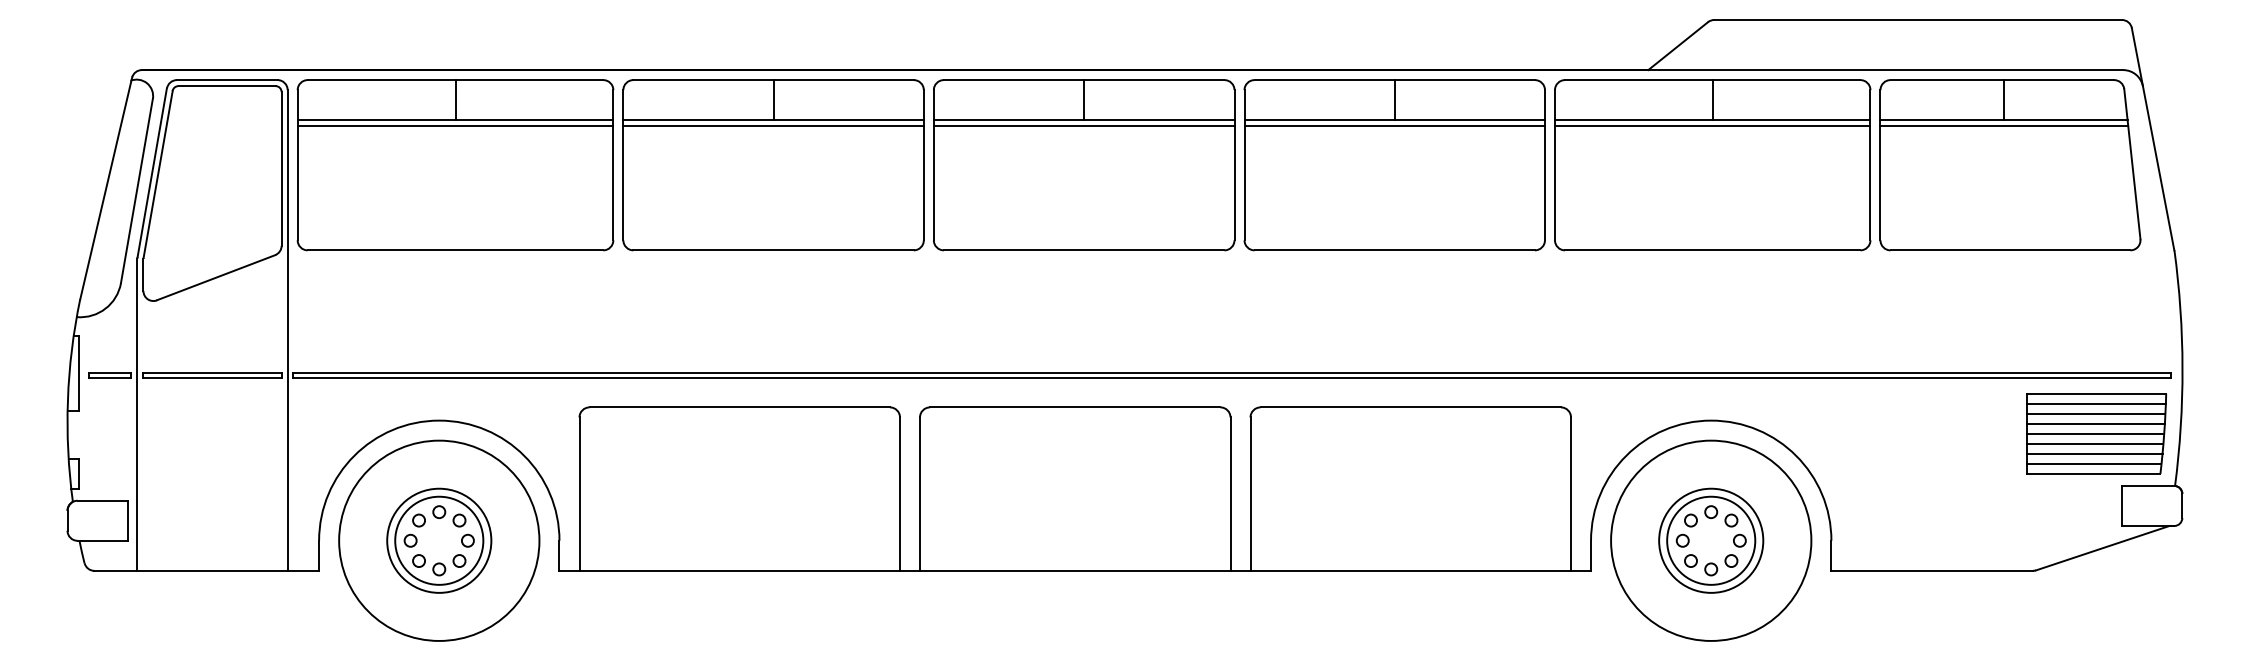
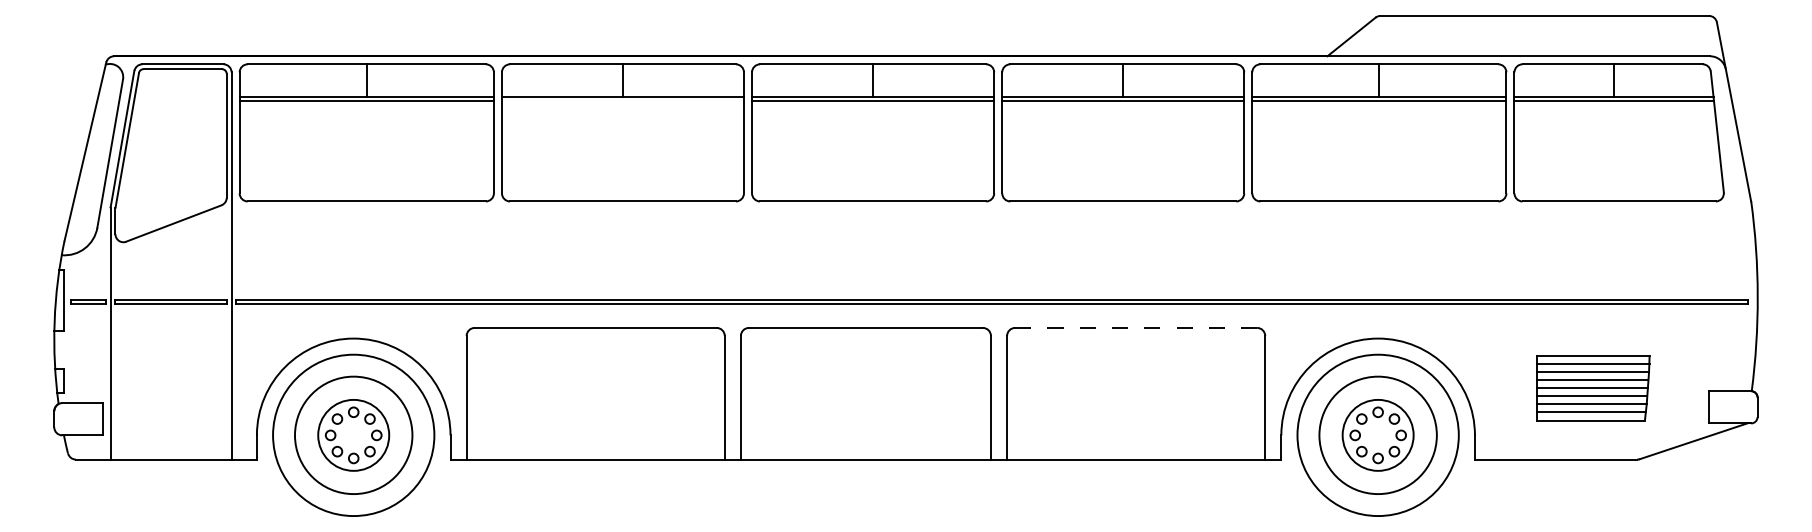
line: (773, 126) -> (622, 101), removed
line: (1411, 406) -> (1136, 327), solid -> dashed
part: (2096, 434) -> (1593, 388), moved
circle: (439, 540) -> (353, 435), size x1.4
circle: (1711, 540) -> (1378, 435), size x1.4

